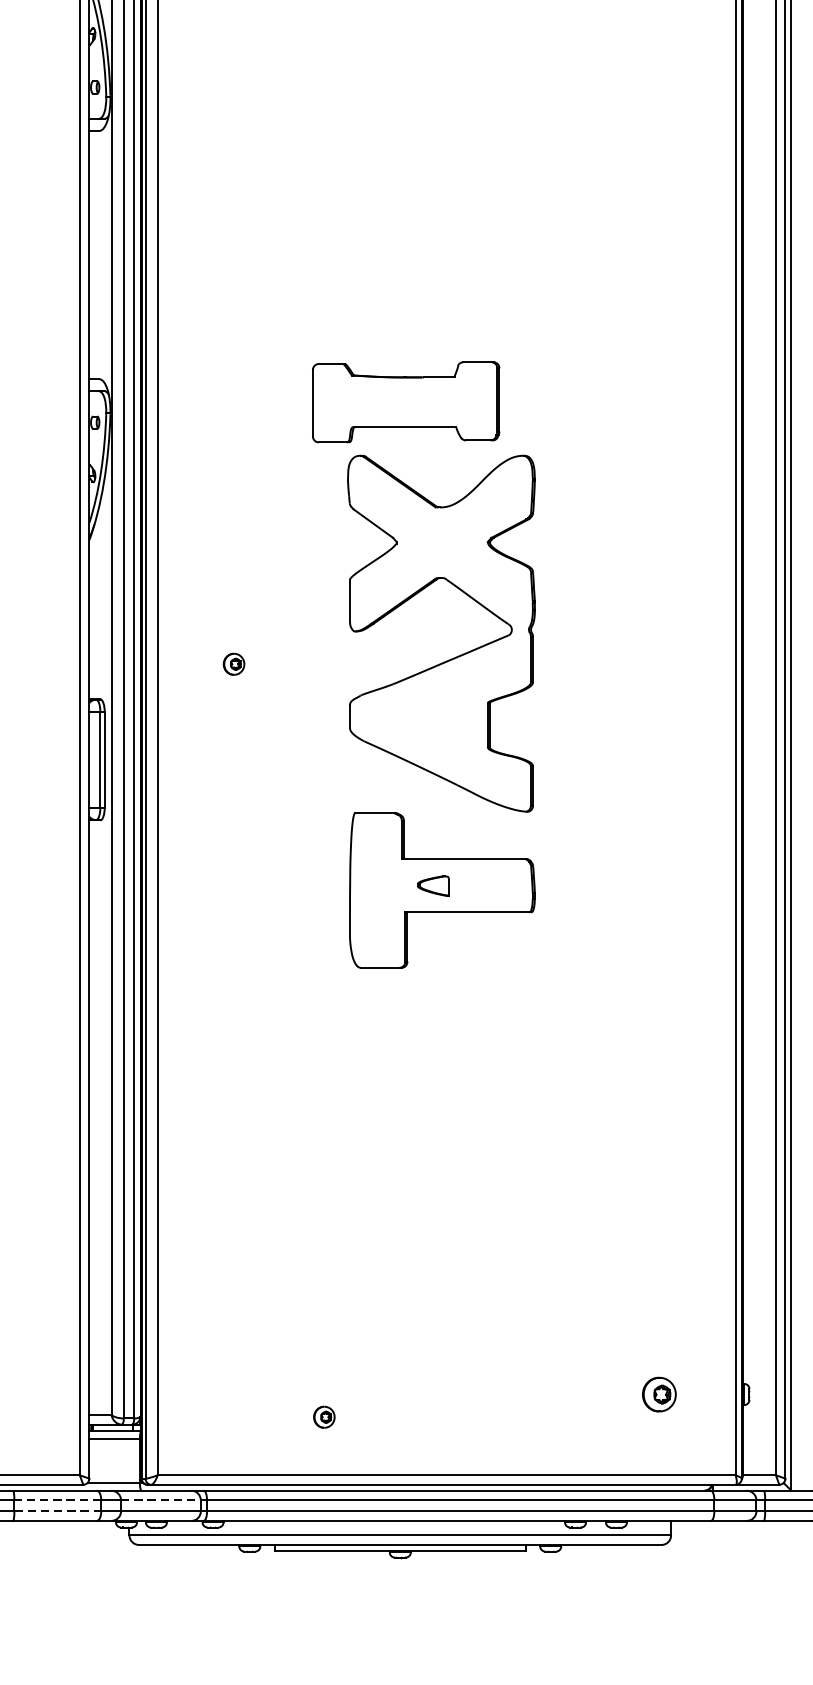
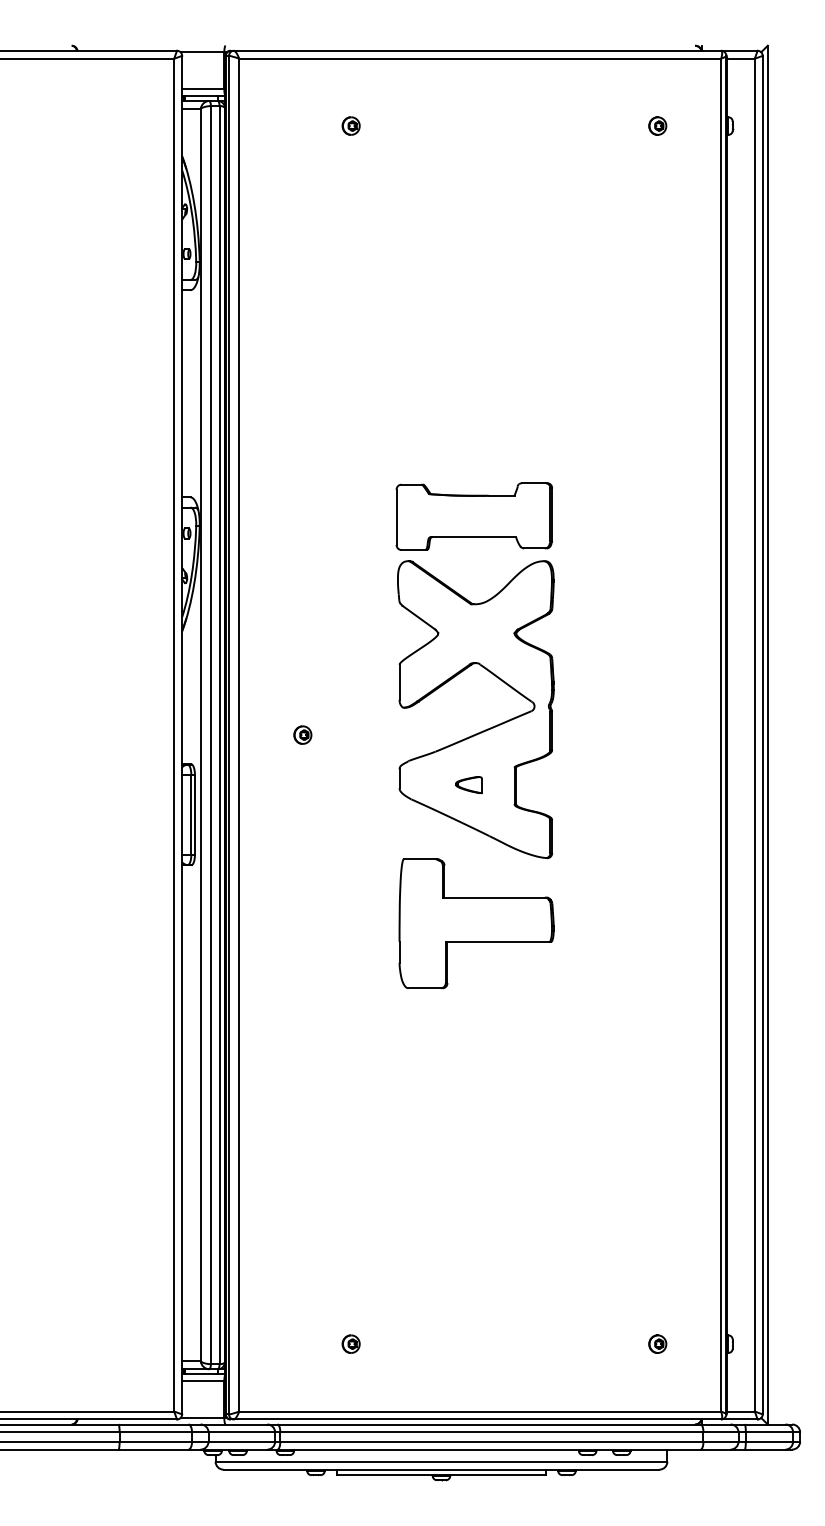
part: (406, 402) -> (474, 516), moved
part: (432, 886) -> (468, 785), moved
part: (659, 1393) -> (657, 1343), size x0.62
part: (323, 1416) -> (350, 1343), moved
line: (57, 1500) -> (155, 1432), dashed -> solid
line: (161, 1500) -> (242, 1432), dashed -> solid
line: (58, 1511) -> (156, 1441), dashed -> solid

